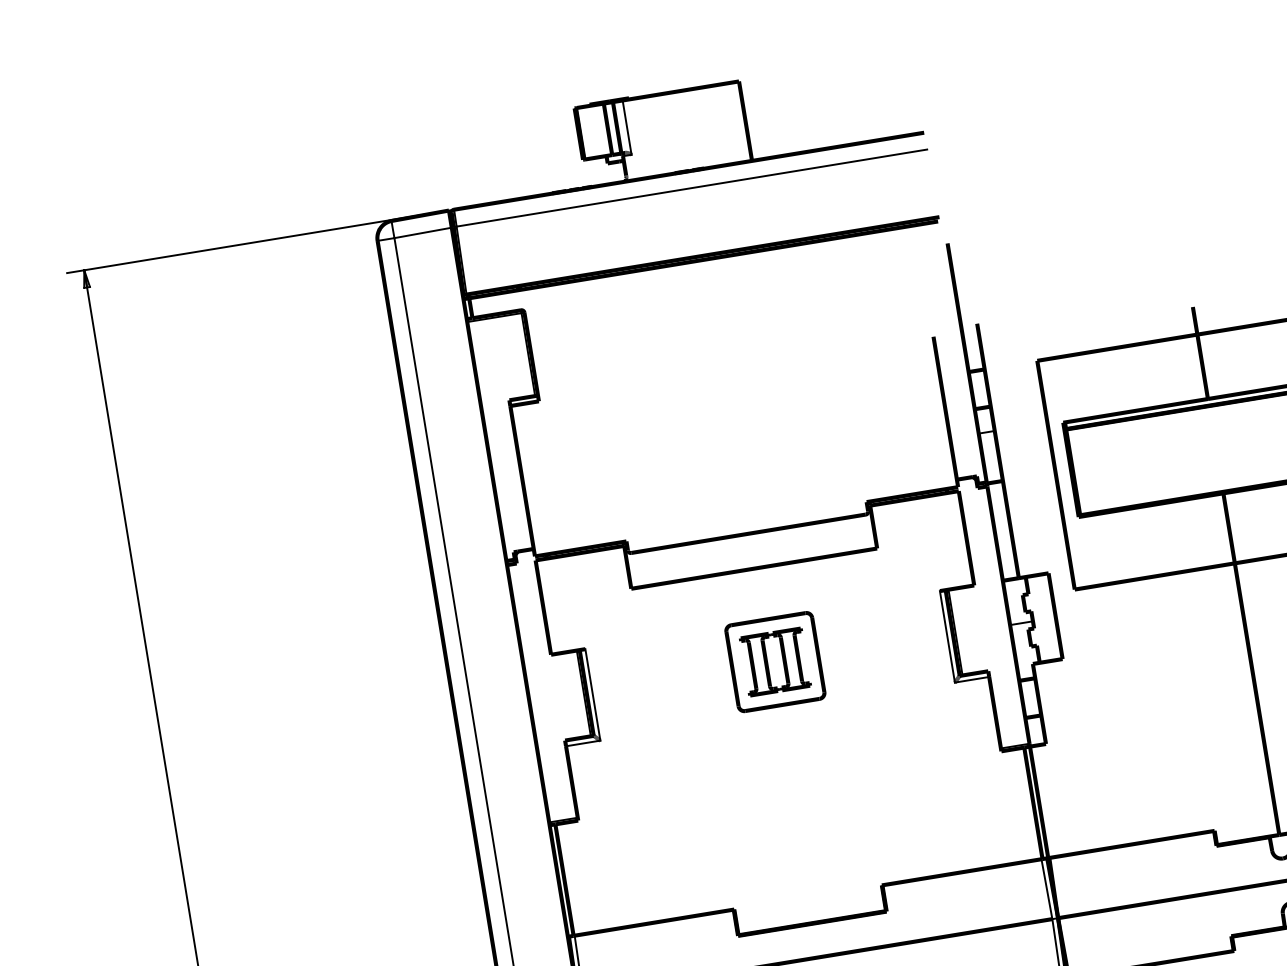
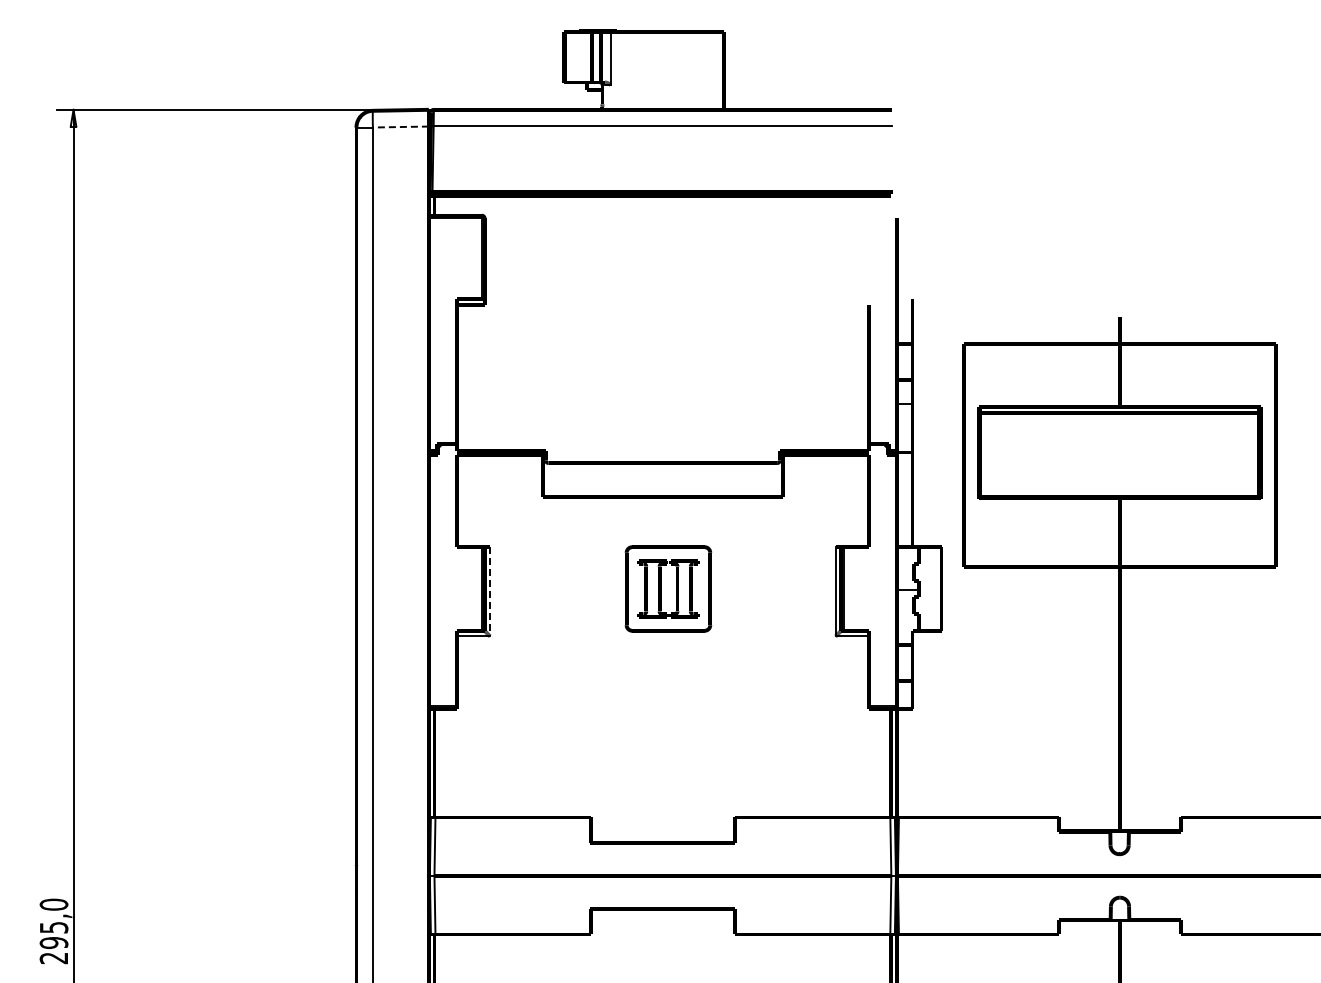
line: (422, 233) -> (400, 127), solid -> dashed
line: (593, 694) -> (490, 591), solid -> dashed

